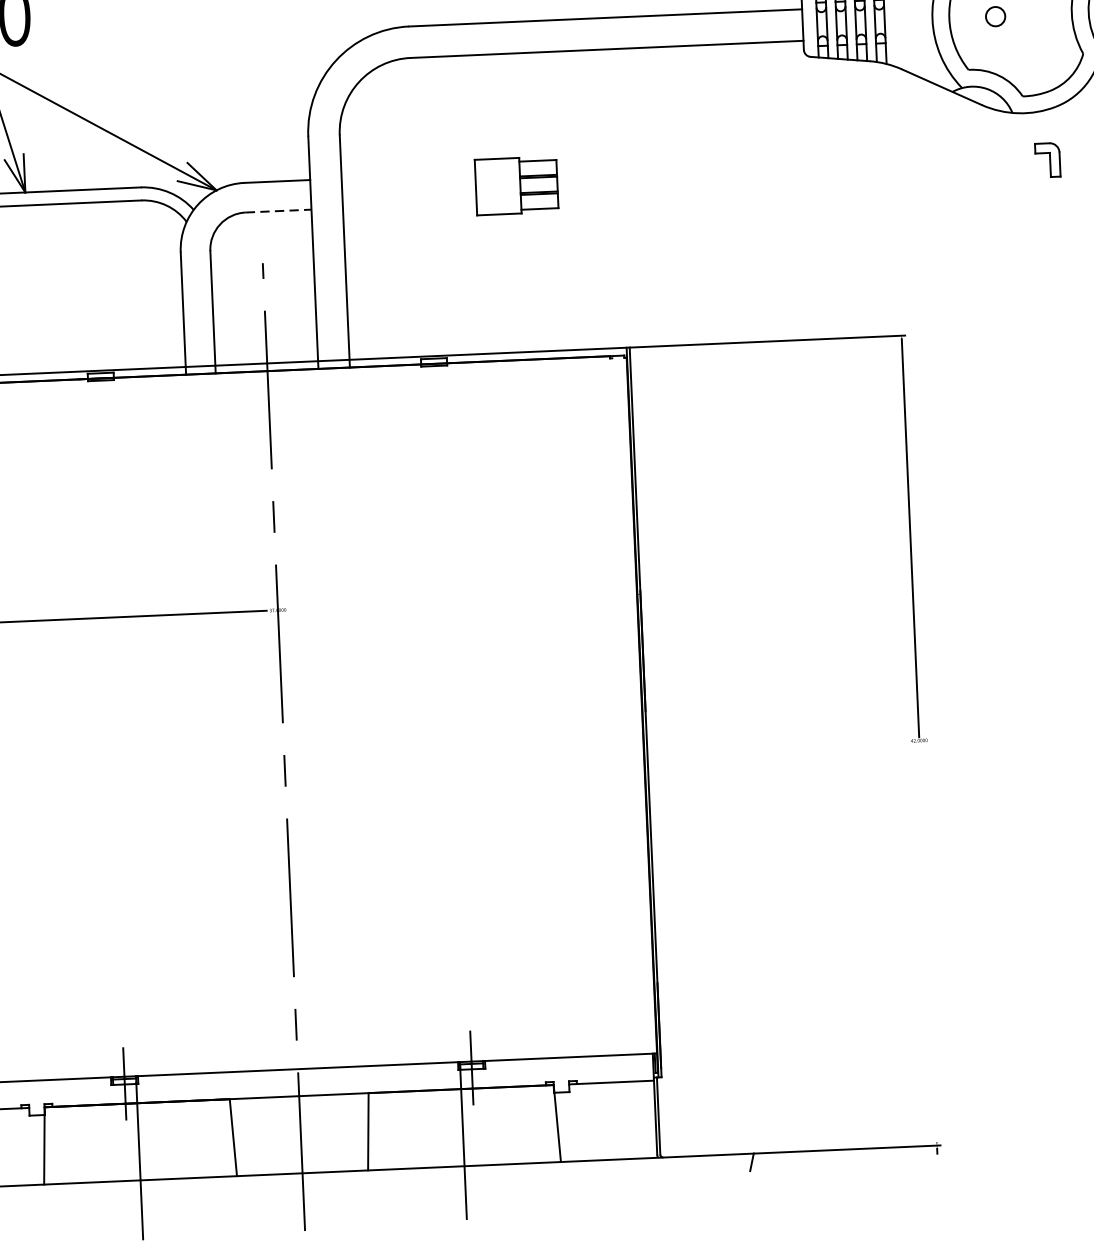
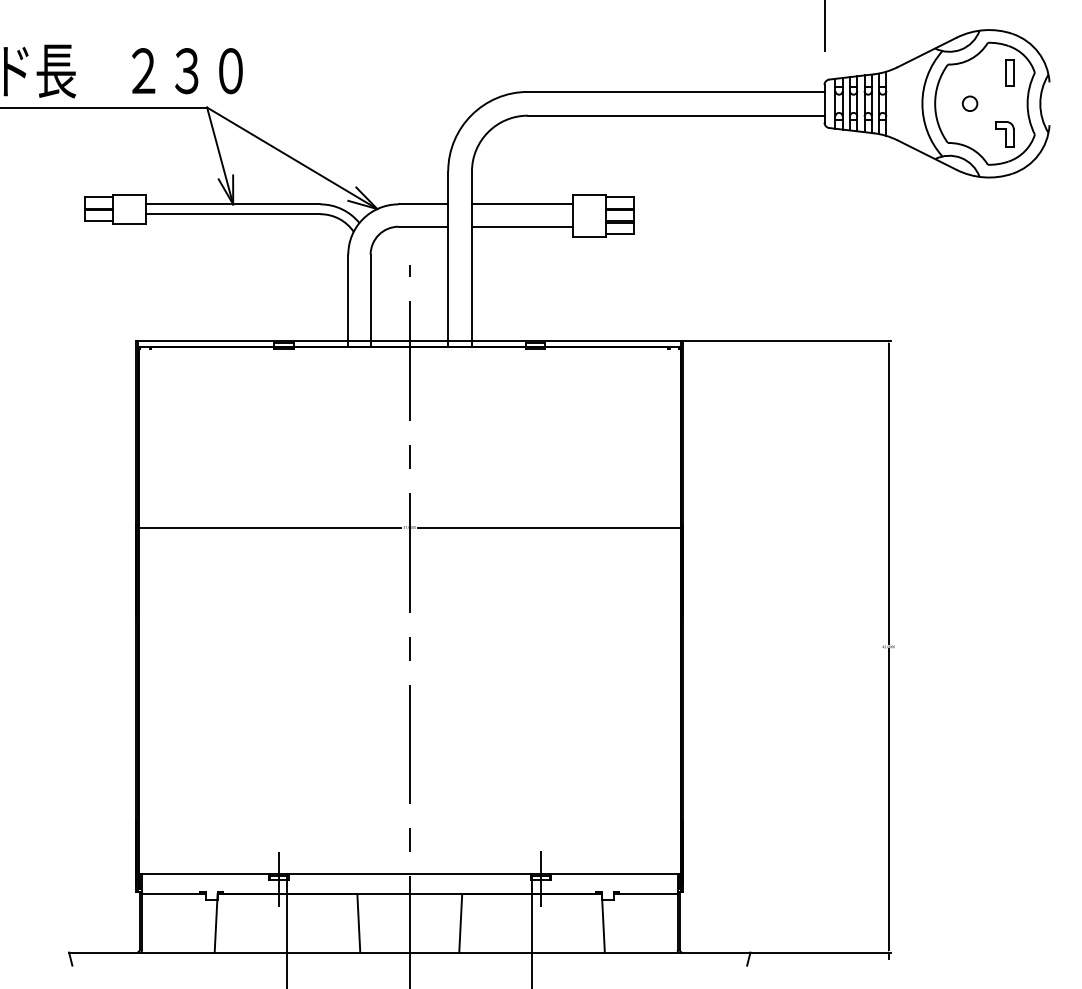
part: (1047, 159) -> (1004, 134), moved
line: (407, 175) -> (521, 204), added
line: (408, 205) -> (521, 226), added
line: (278, 210) -> (423, 226), dashed -> solid
line: (463, 602) -> (549, 527), added
line: (927, 942) -> (888, 799), added

